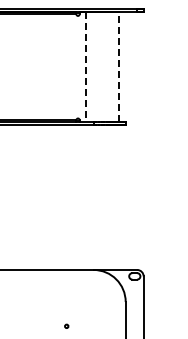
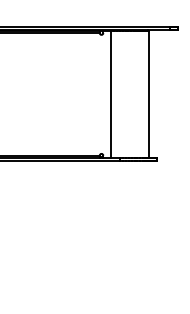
line: (85, 67) -> (110, 94), dashed -> solid
line: (119, 67) -> (149, 94), dashed -> solid

